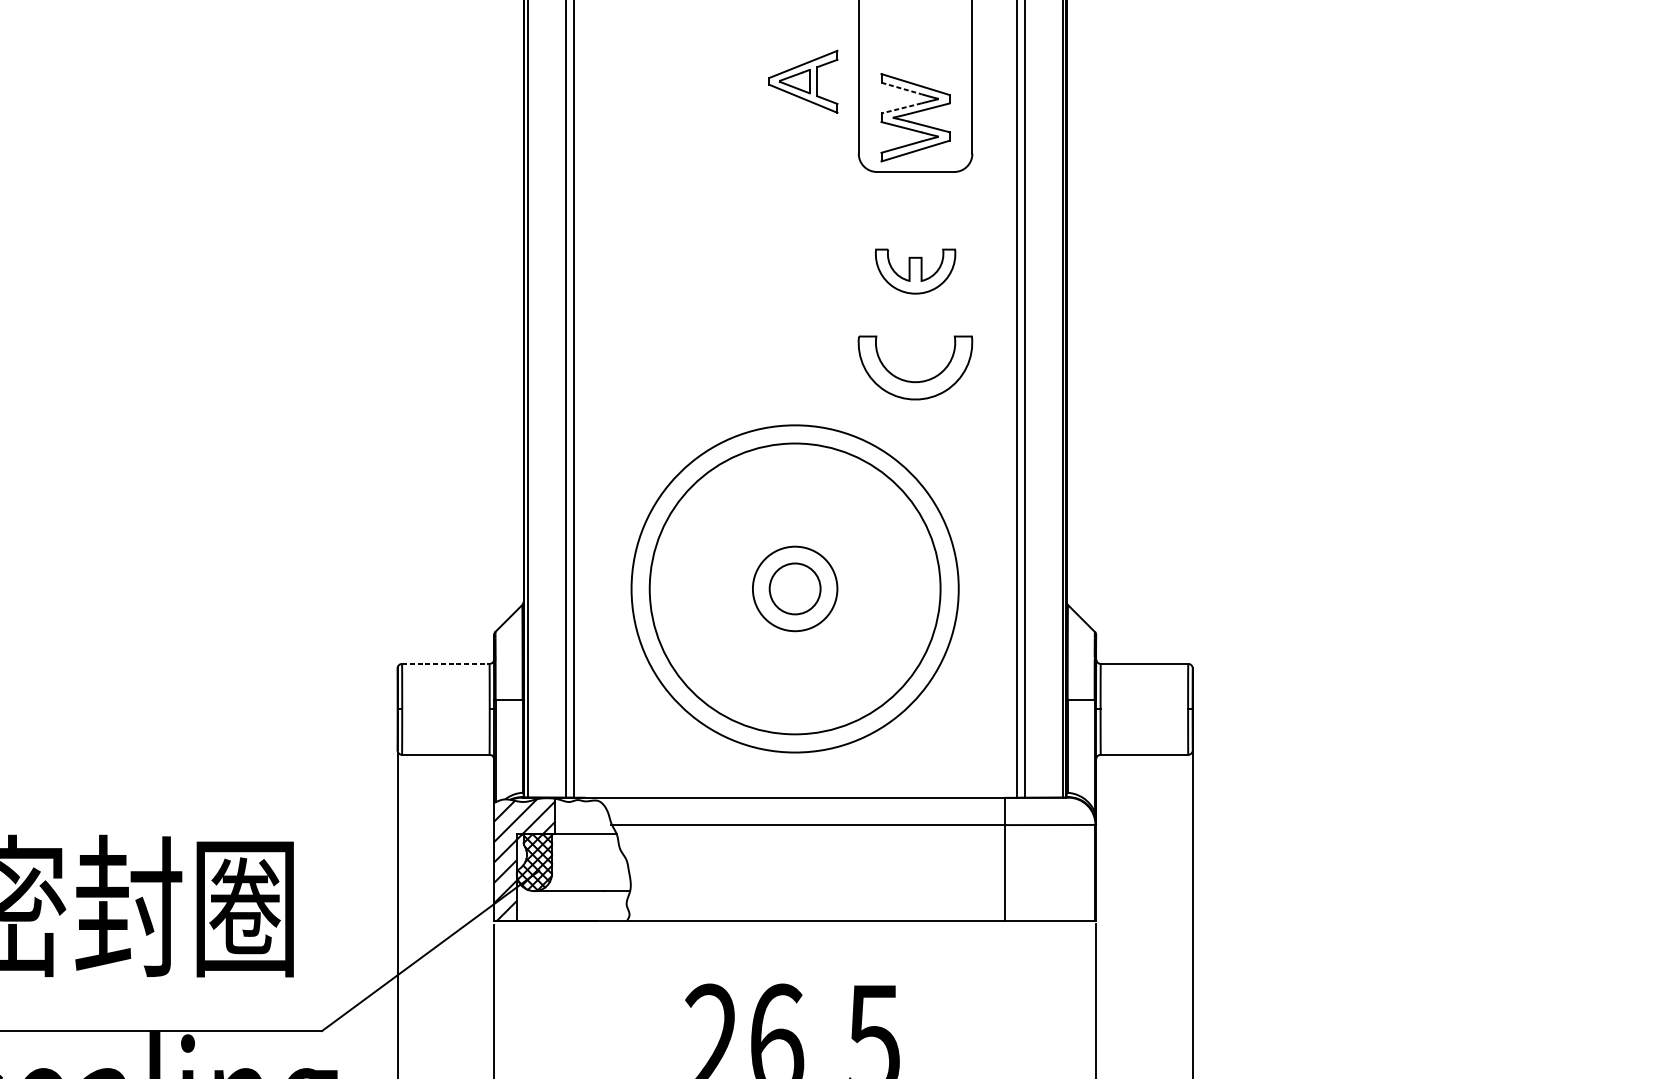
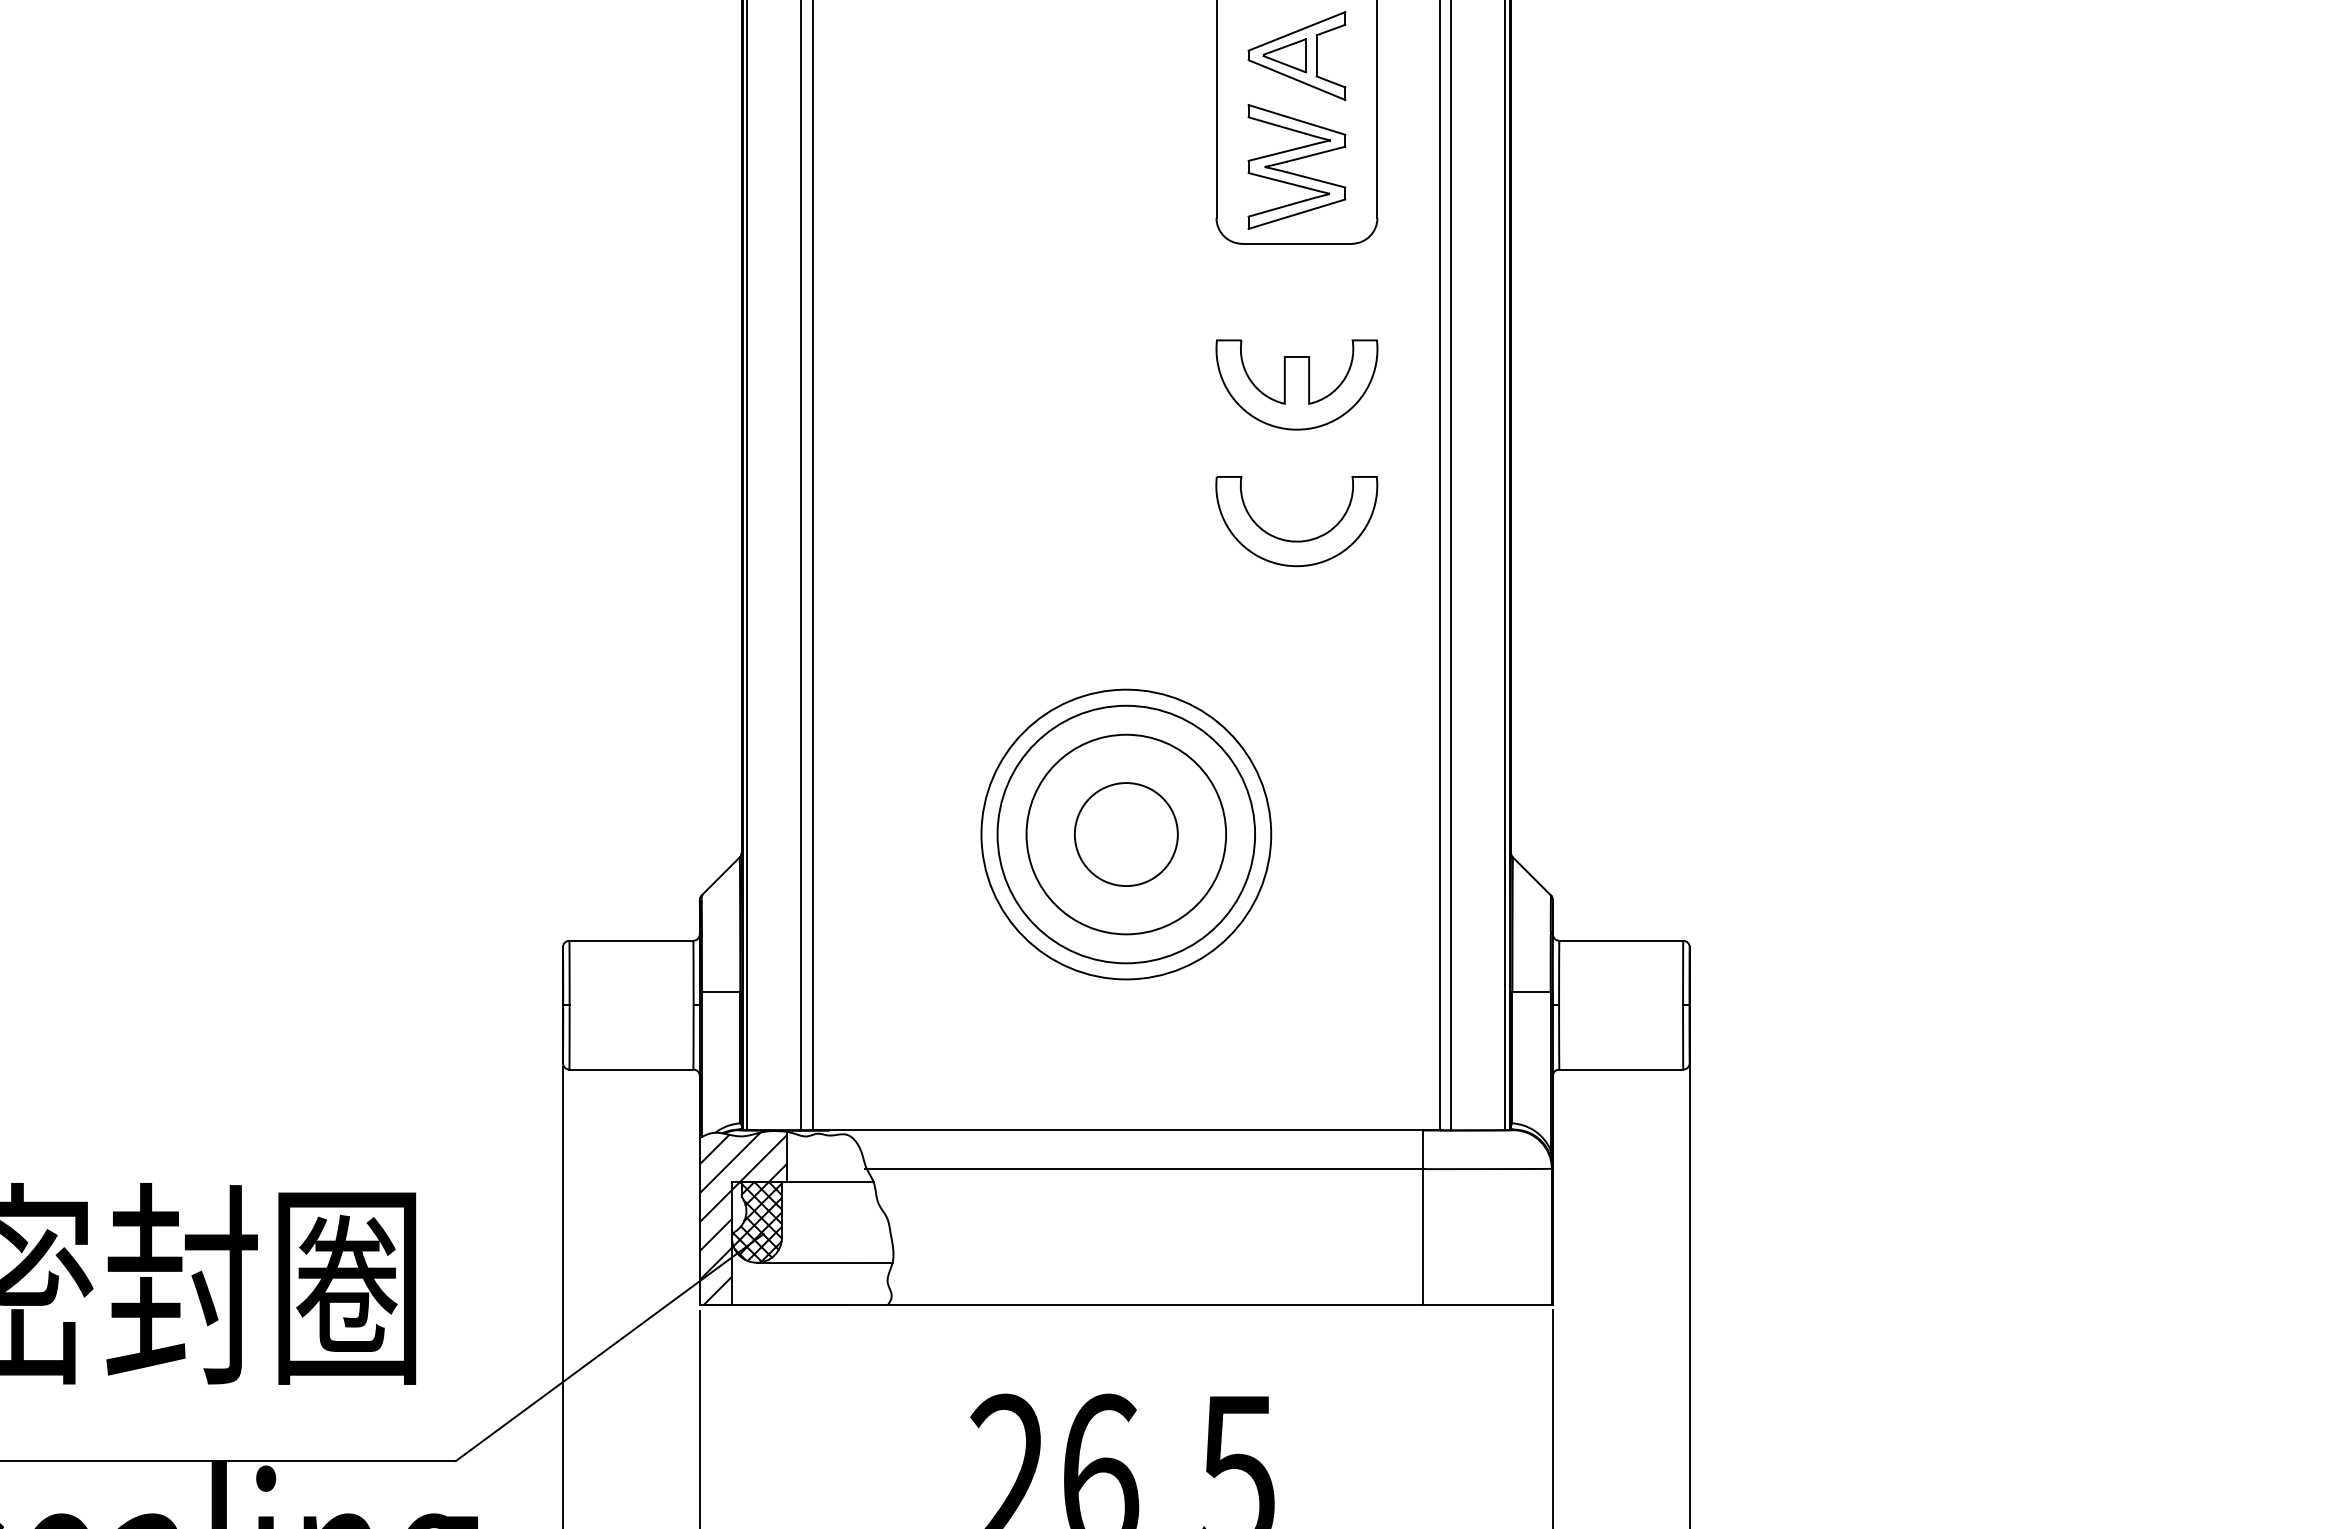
part: (803, 81) -> (1296, 55), moved
line: (901, 88) -> (1277, 125), dashed -> solid
line: (901, 108) -> (1276, 153), dashed -> solid
part: (915, 271) -> (1296, 384), size x1.43
circle: (794, 588) -> (1125, 834), size x1.43
circle: (795, 588) -> (1126, 834), size x0.62
circle: (795, 588) -> (1126, 834), size x0.62
circle: (795, 588) -> (1126, 834), size x1.67
line: (445, 663) -> (631, 940), dashed -> solid

